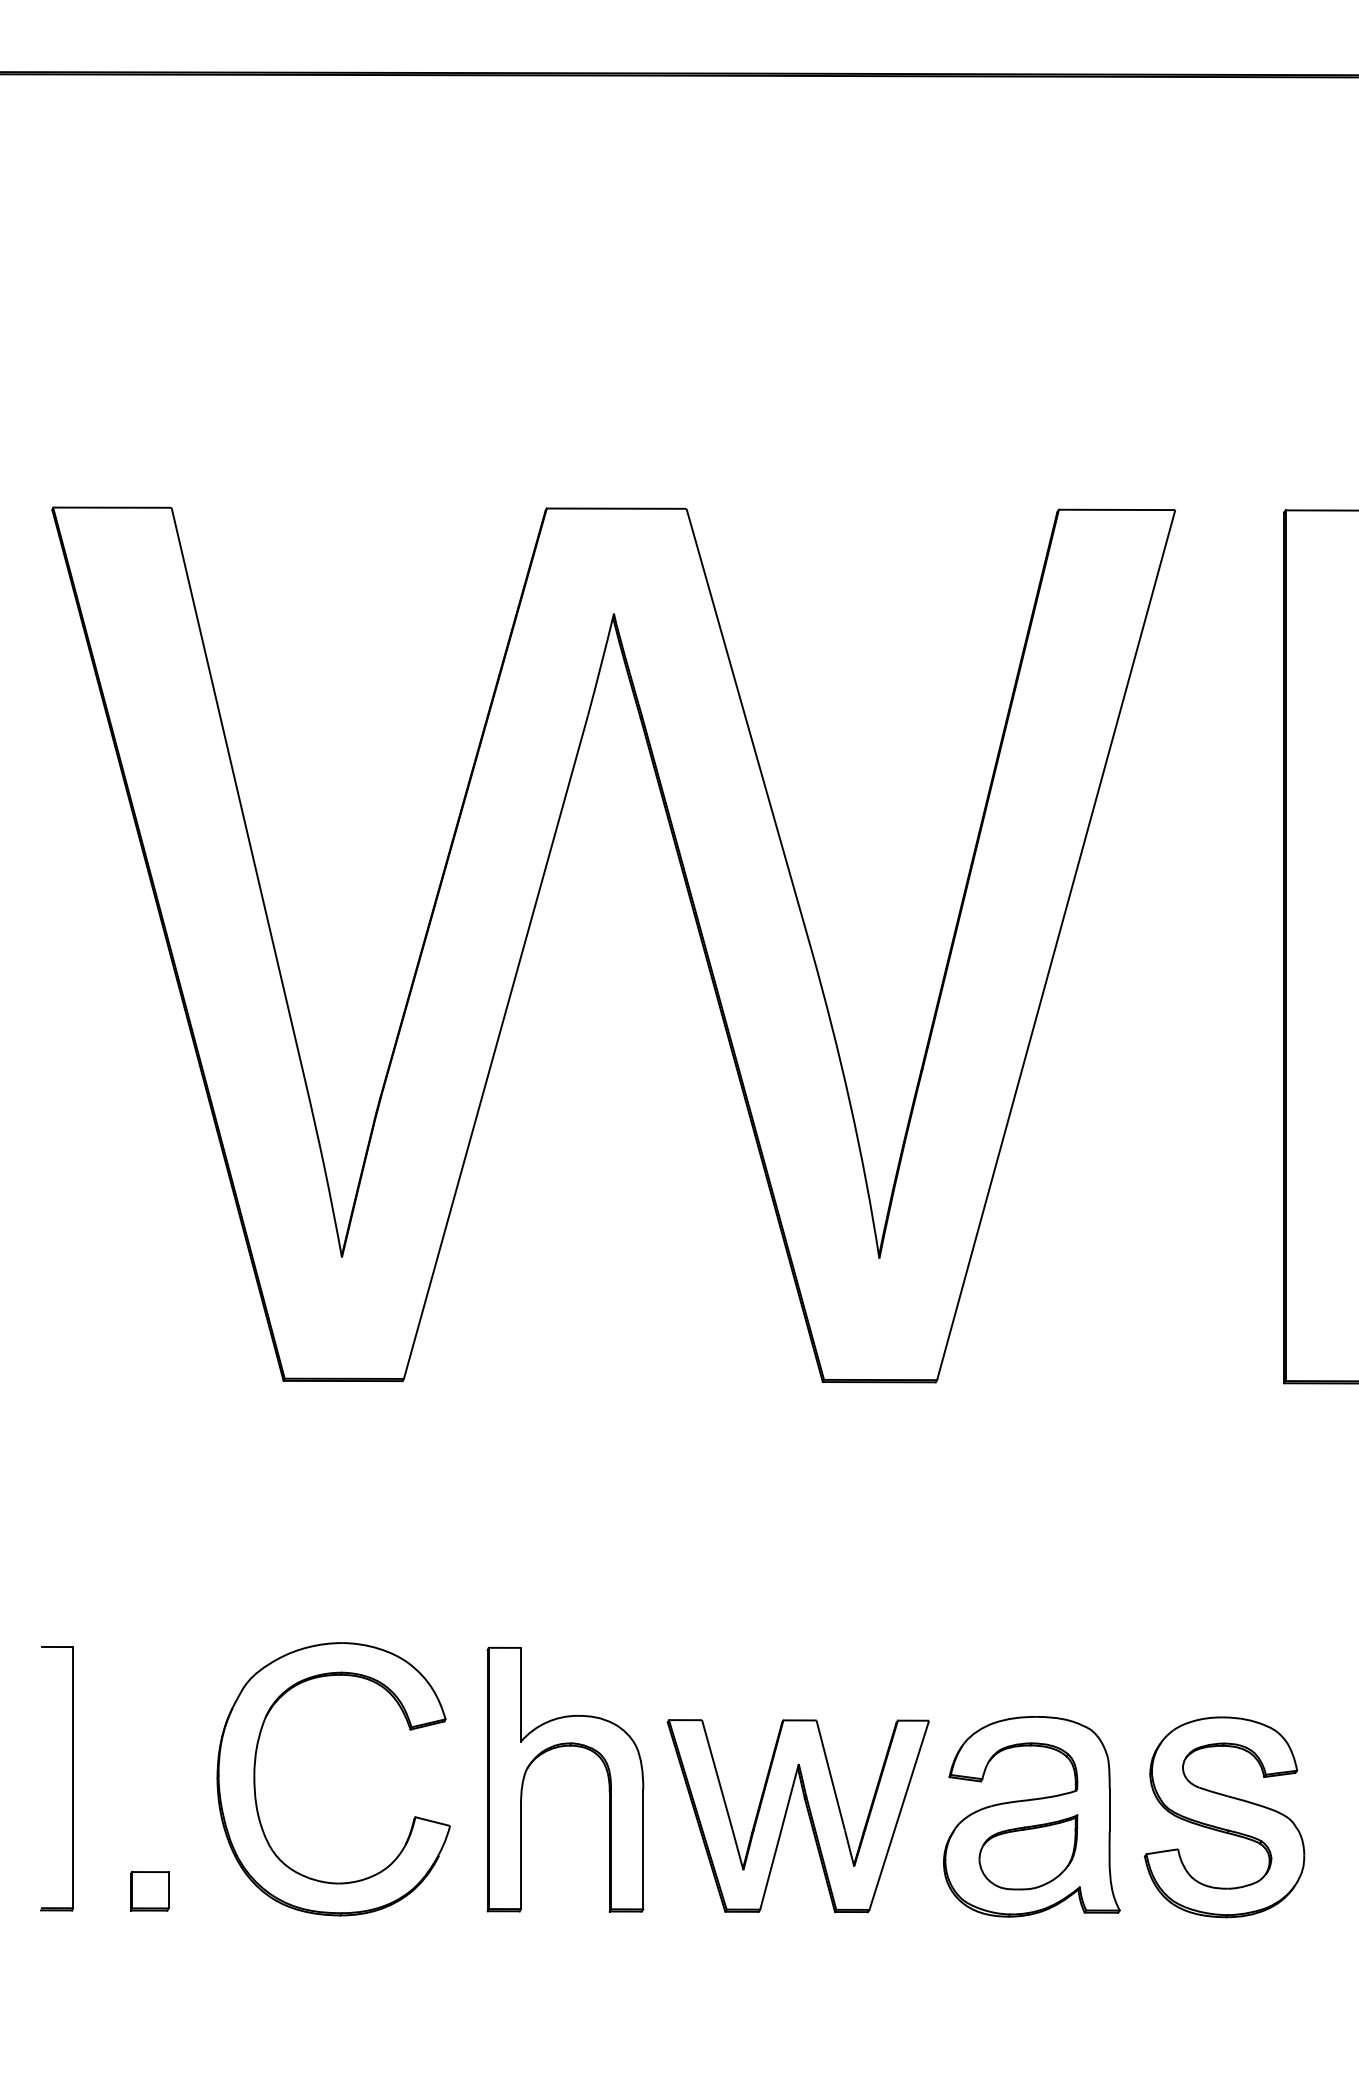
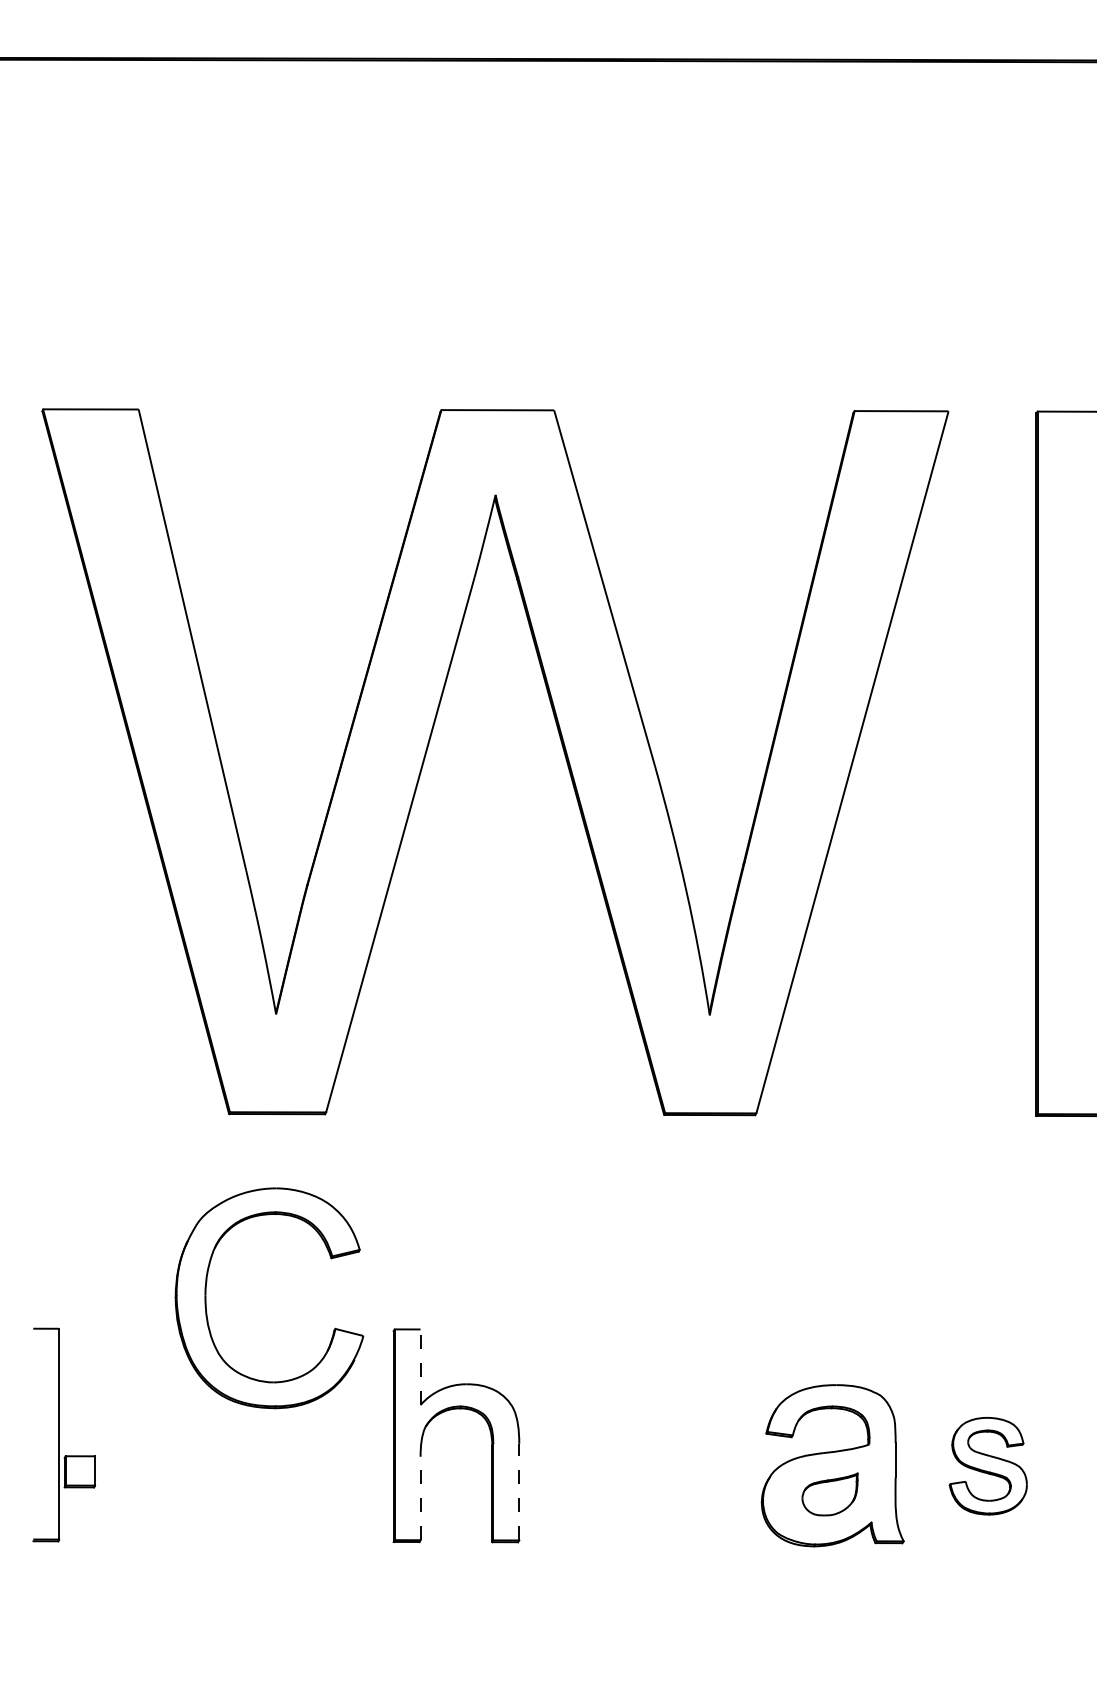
line: (520, 1694) -> (420, 1367), solid -> dashed
part: (255, 1779) -> (206, 1298), moved
part: (807, 1813) -> (651, 1463), removed
part: (1224, 1817) -> (988, 1466), size x0.6
line: (643, 1849) -> (519, 1492), solid -> dashed
part: (1028, 1852) -> (830, 1494), size x0.7
line: (520, 1857) -> (420, 1498), solid -> dashed
part: (149, 1891) -> (79, 1471), moved

